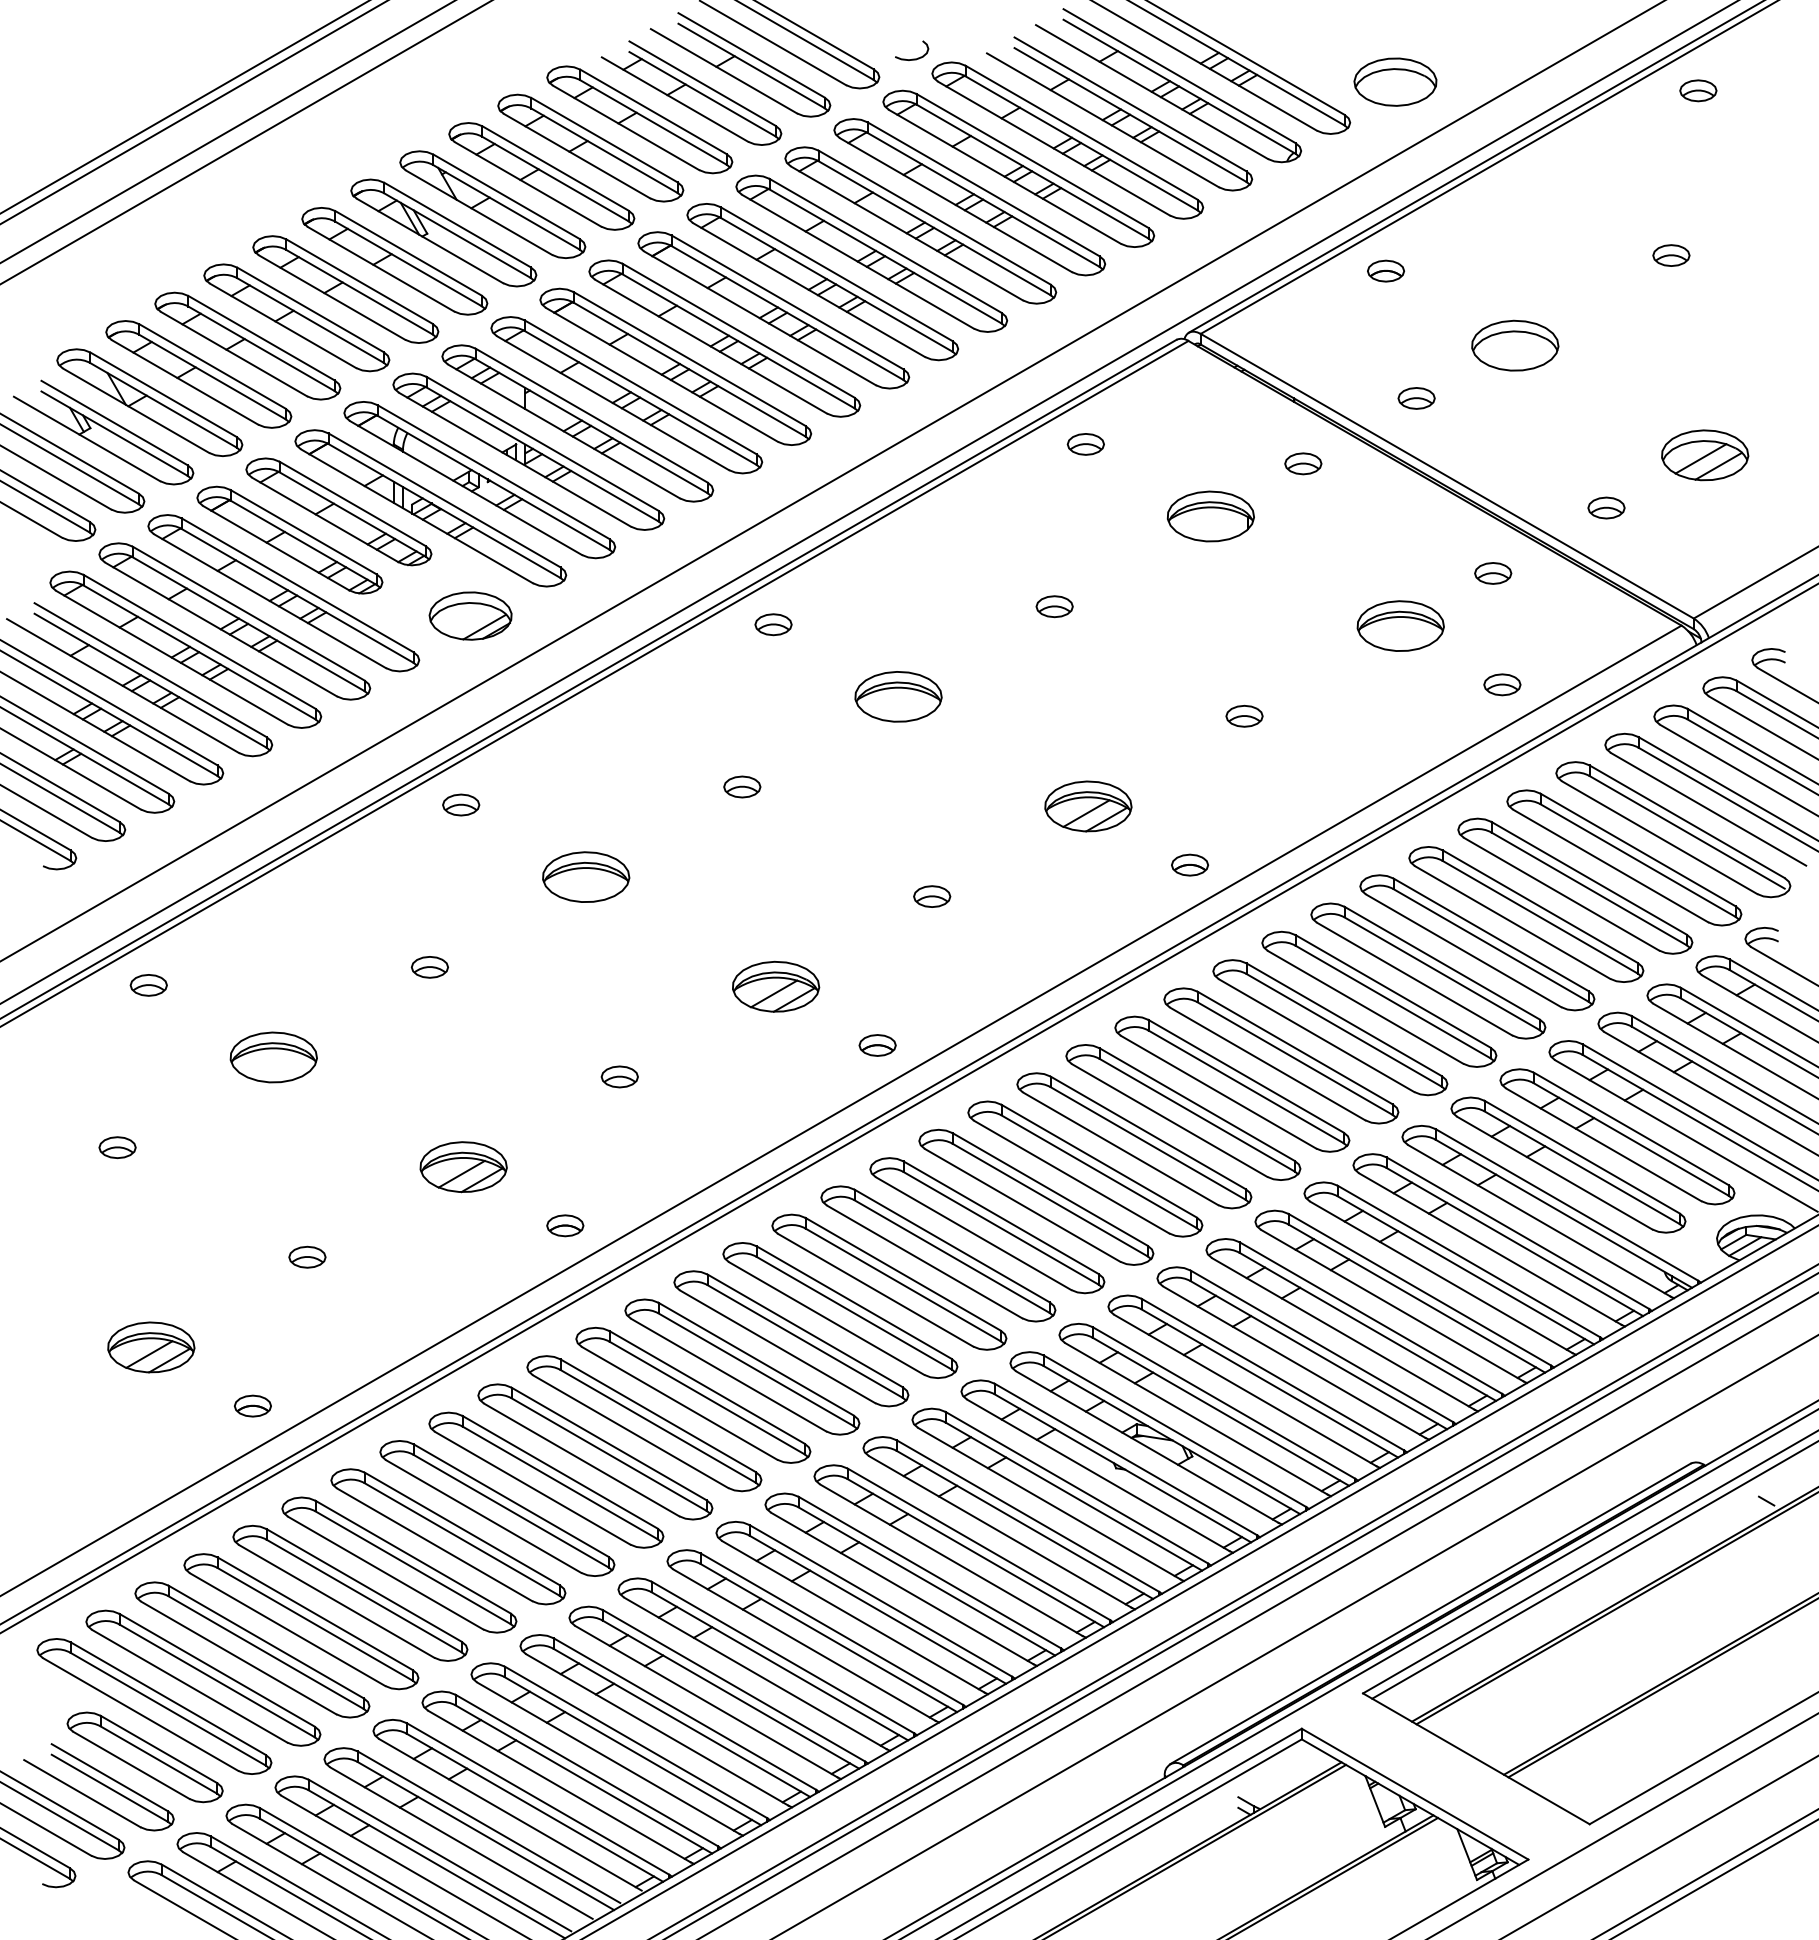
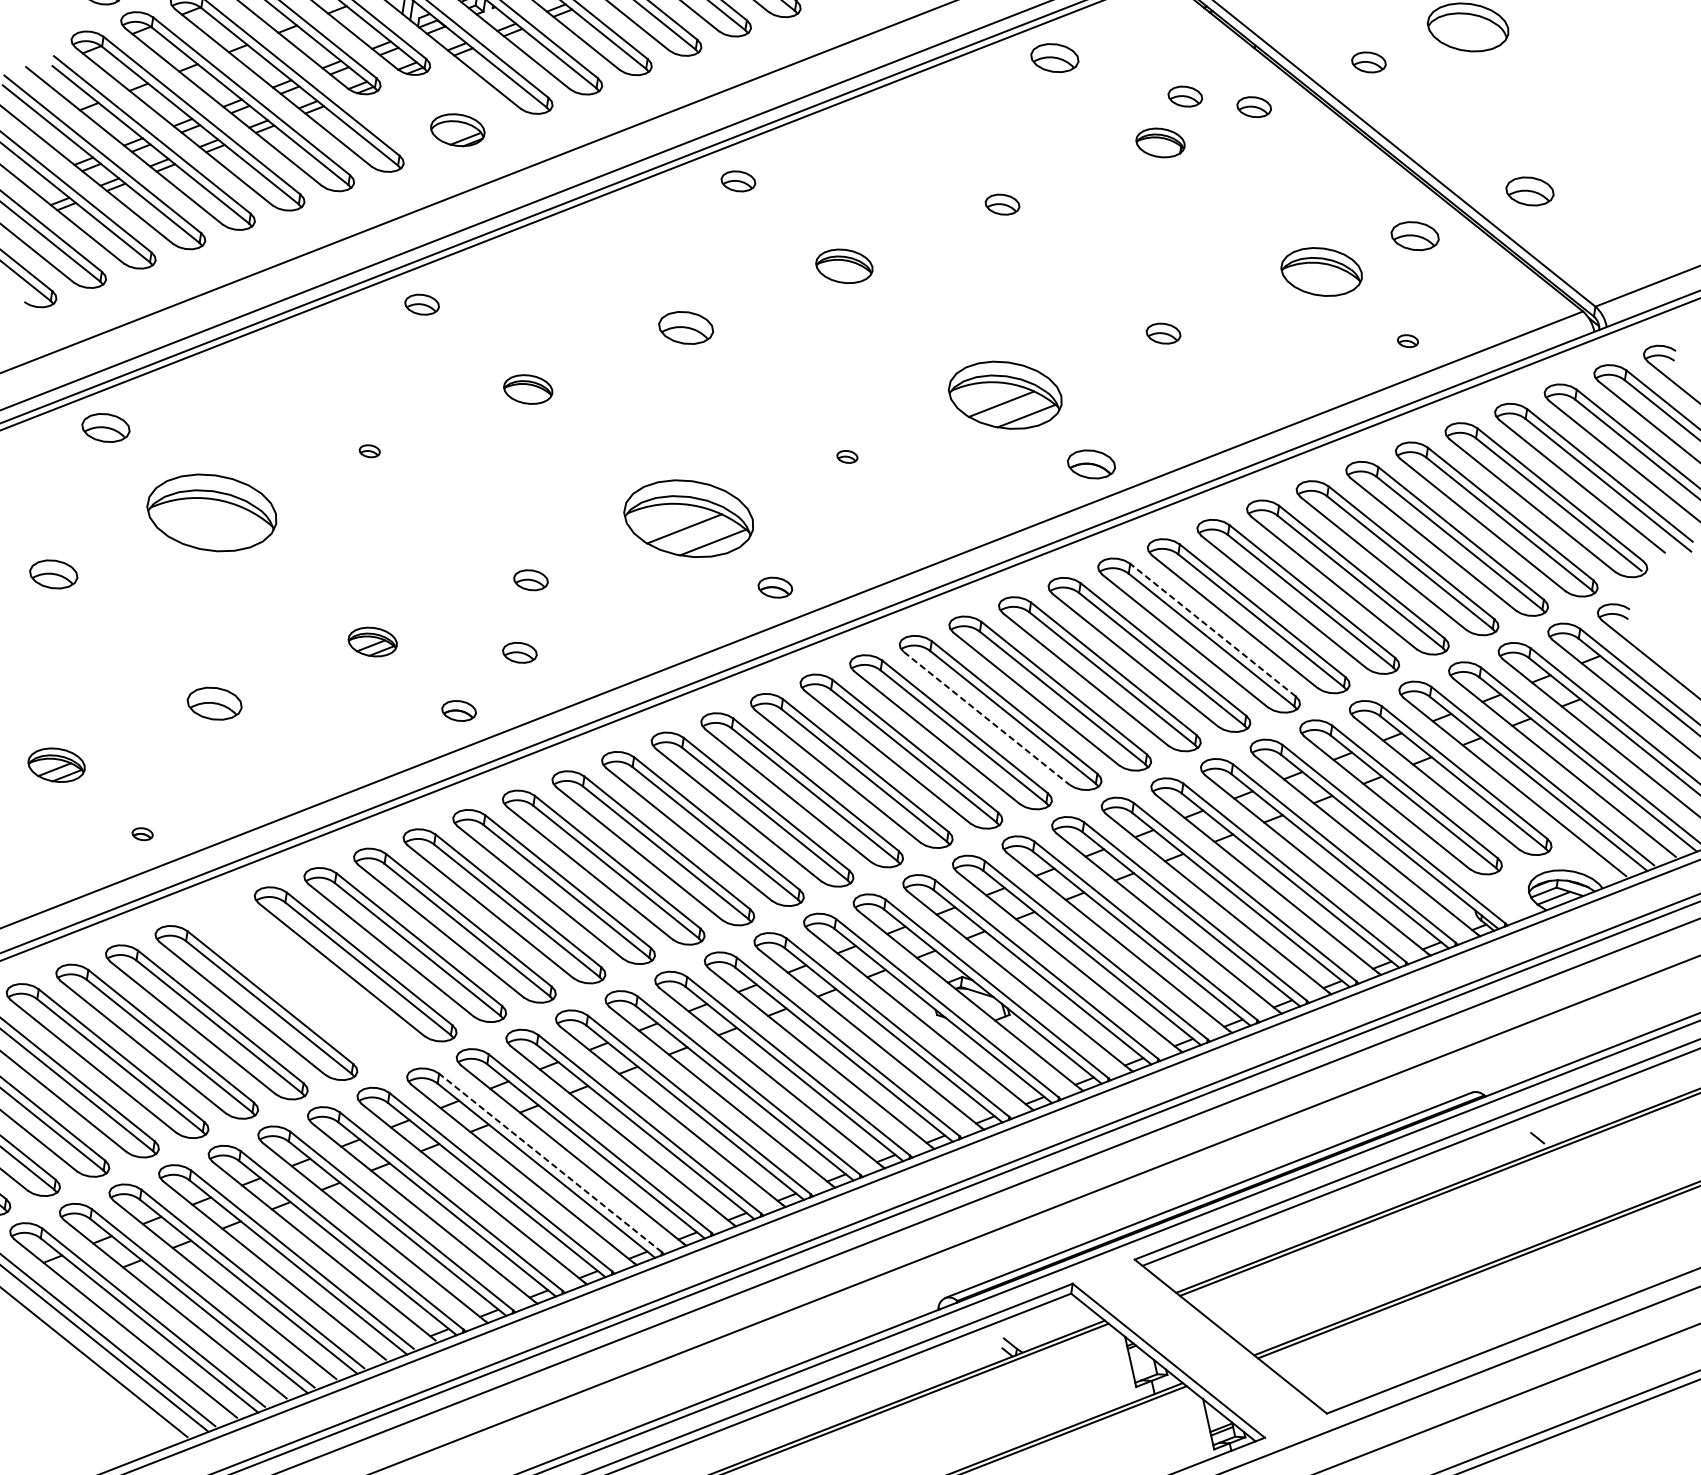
part: (1085, 444) -> (1054, 58), size x1.4
part: (1705, 455) -> (1629, 156), removed
part: (1229, 463) -> (1185, 96), added
part: (1606, 507) -> (1530, 190), size x1.4
part: (1210, 516) -> (1160, 142), size x0.6
part: (1493, 573) -> (1415, 236), size x1.4
part: (470, 615) -> (457, 129), size x0.7
part: (1502, 684) -> (1408, 340), size x0.6
part: (898, 696) -> (844, 265), size x0.7
part: (742, 786) -> (686, 327), size x1.6
part: (1088, 806) -> (1005, 395), size x1.4
part: (1190, 864) -> (1092, 463), size x1.4
part: (586, 876) -> (528, 389), size x0.6
part: (932, 896) -> (847, 456), size x0.6
part: (429, 967) -> (369, 451), size x0.6
part: (148, 985) -> (105, 428), size x1.4
part: (776, 986) -> (689, 518), size x1.6
line: (1344, 1019) -> (1213, 629), solid -> dashed
part: (273, 1057) -> (211, 512), size x1.6
part: (117, 1147) -> (53, 574), size x1.4
line: (1120, 1148) -> (986, 718), solid -> dashed
part: (619, 1154) -> (519, 652), added
part: (463, 1167) -> (372, 642), size x0.6
part: (307, 1256) -> (214, 702), size x1.6
part: (151, 1347) -> (56, 765), size x0.7
part: (252, 1405) -> (142, 833), size x0.6
part: (448, 1536) -> (306, 983), removed
line: (733, 1685) -> (550, 1162), solid -> dashed

